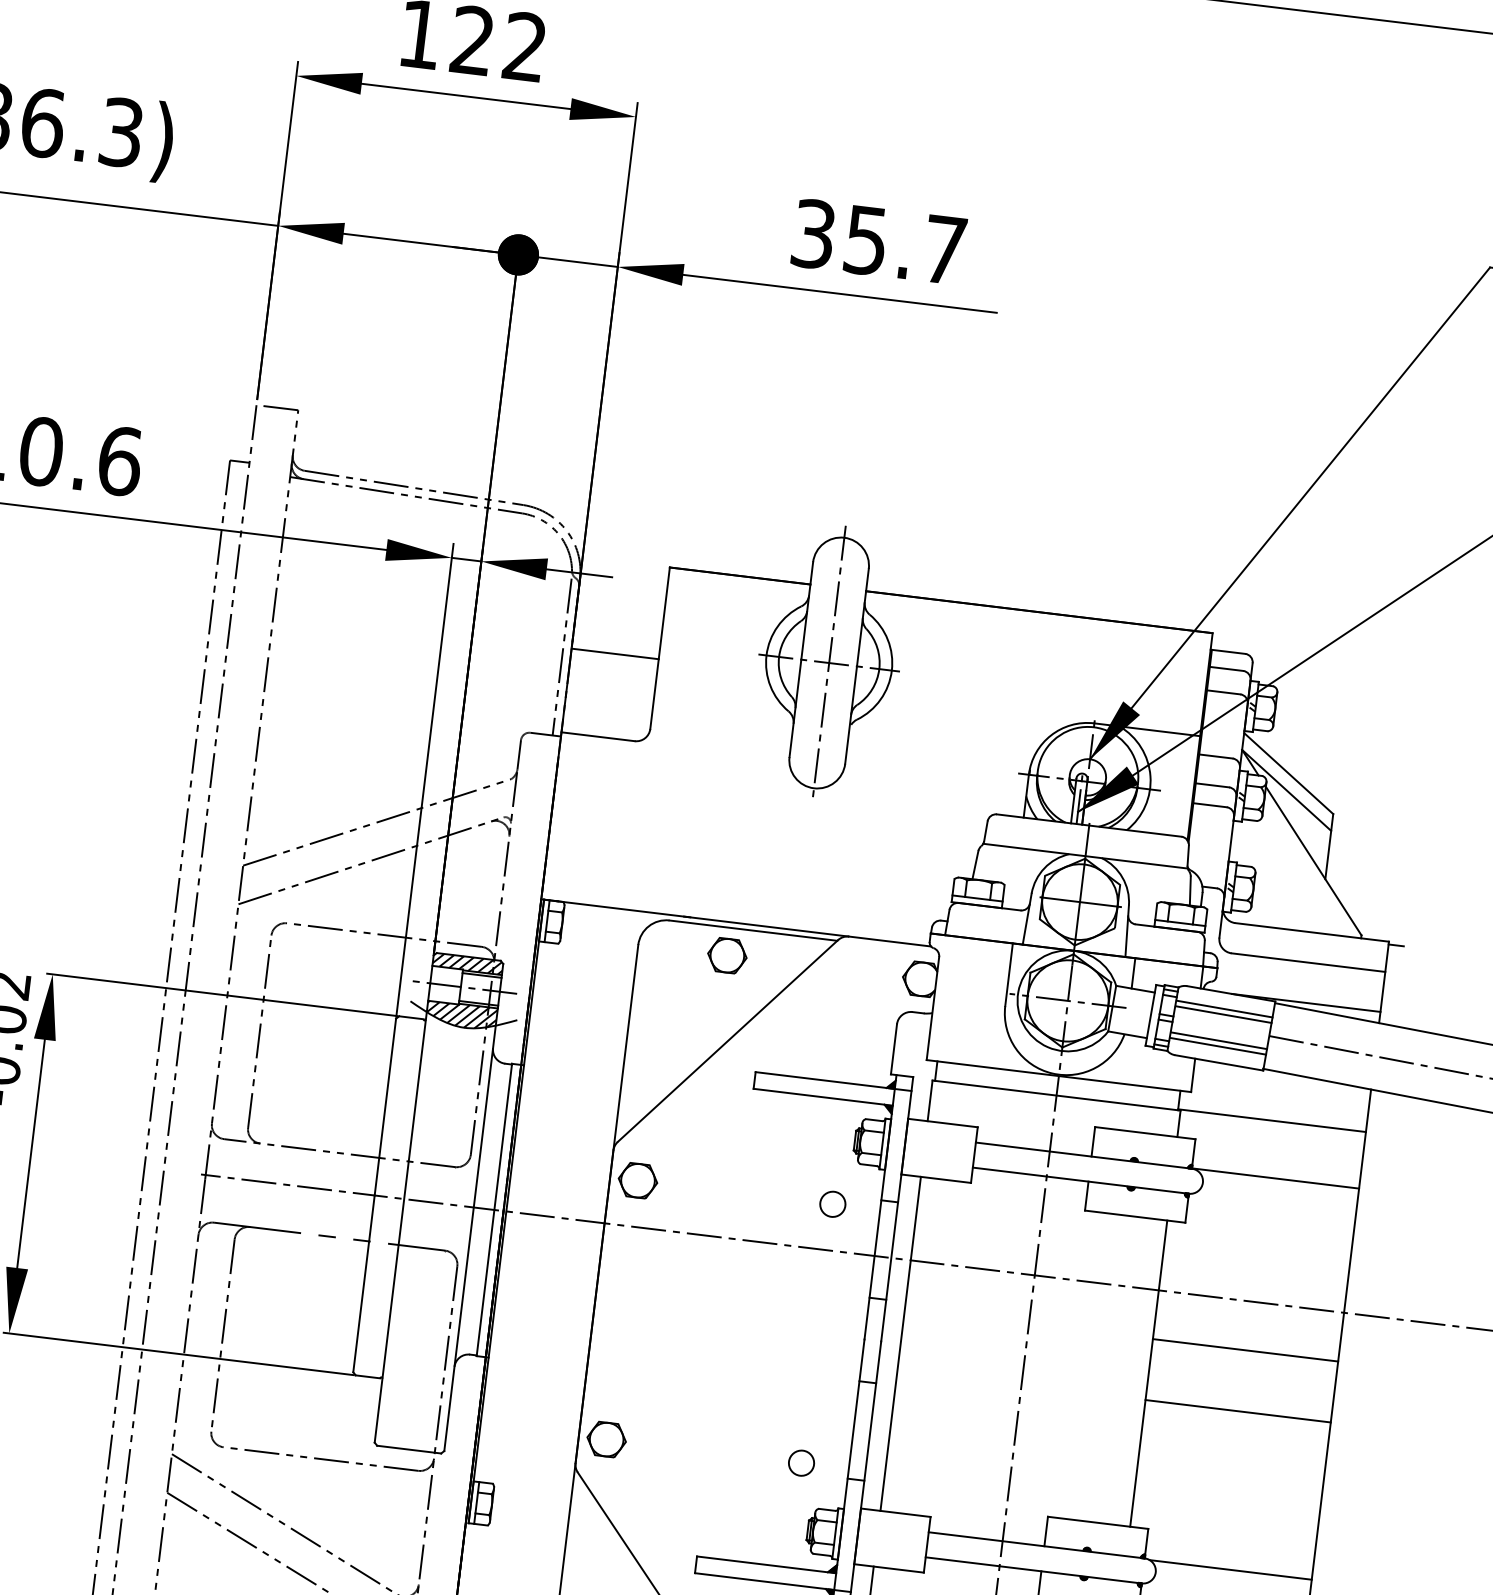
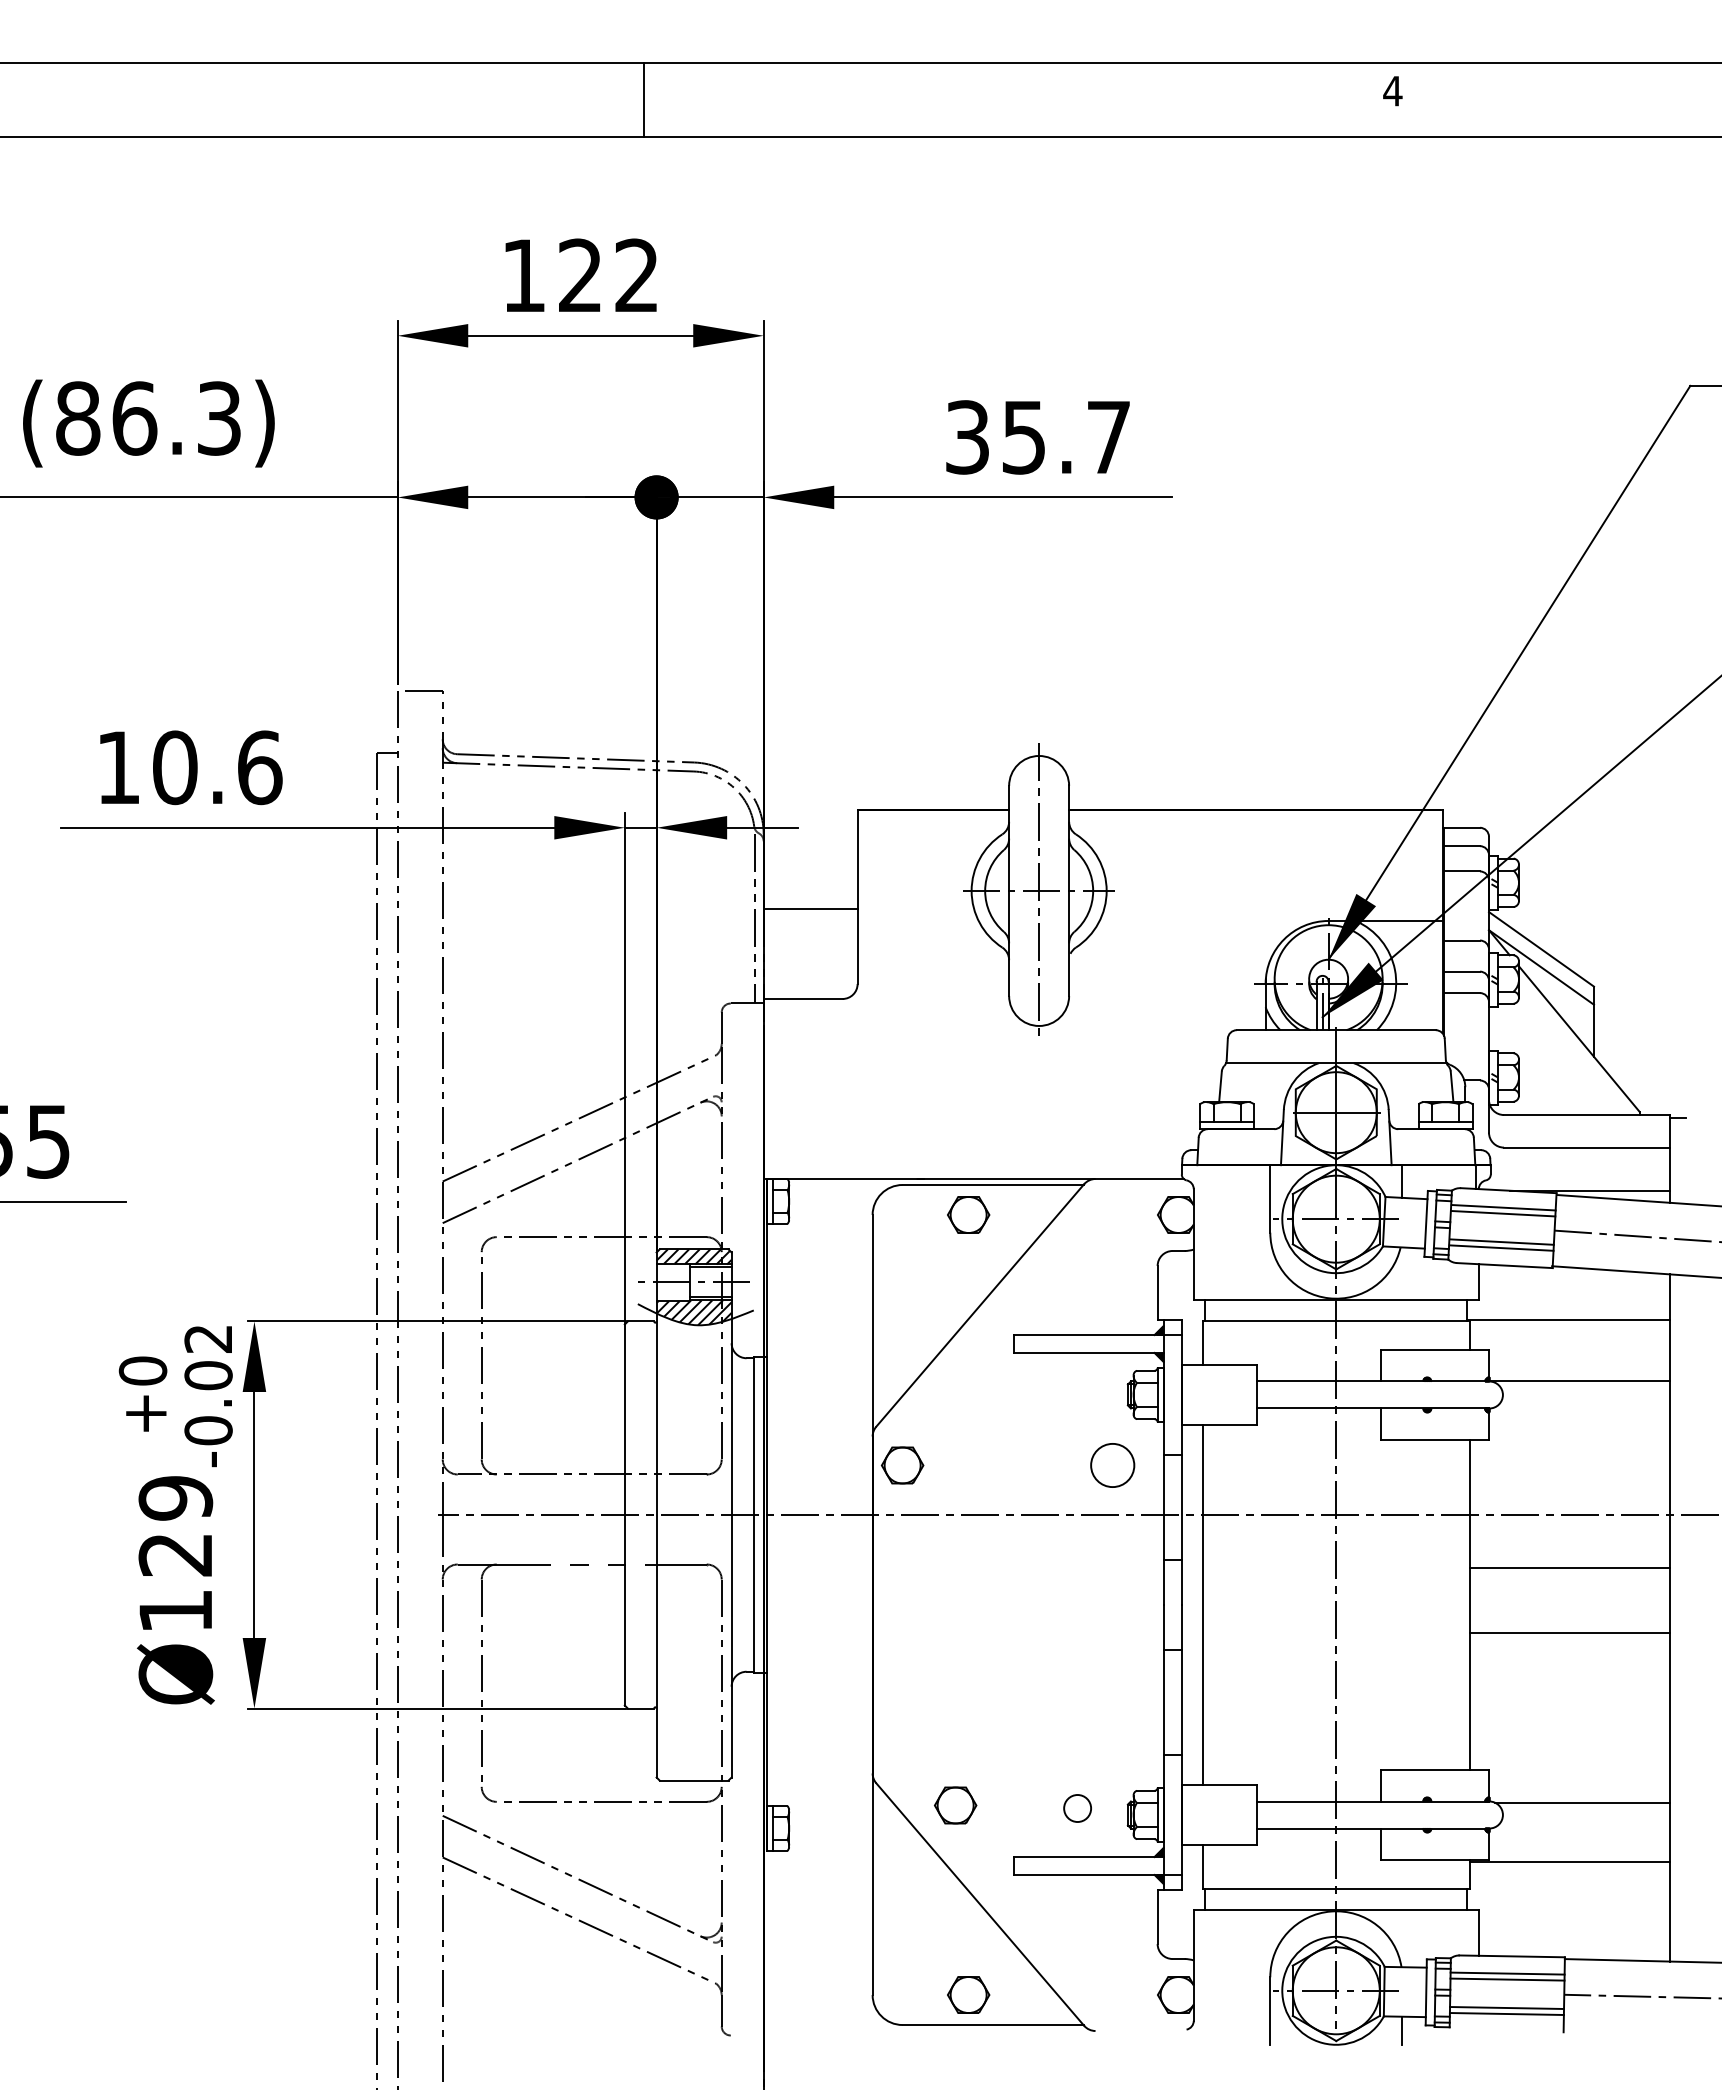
circle: (832, 1204) -> (1112, 1465), size x1.6
part: (606, 1439) -> (955, 1805), moved
circle: (801, 1463) -> (1077, 1808), moved

